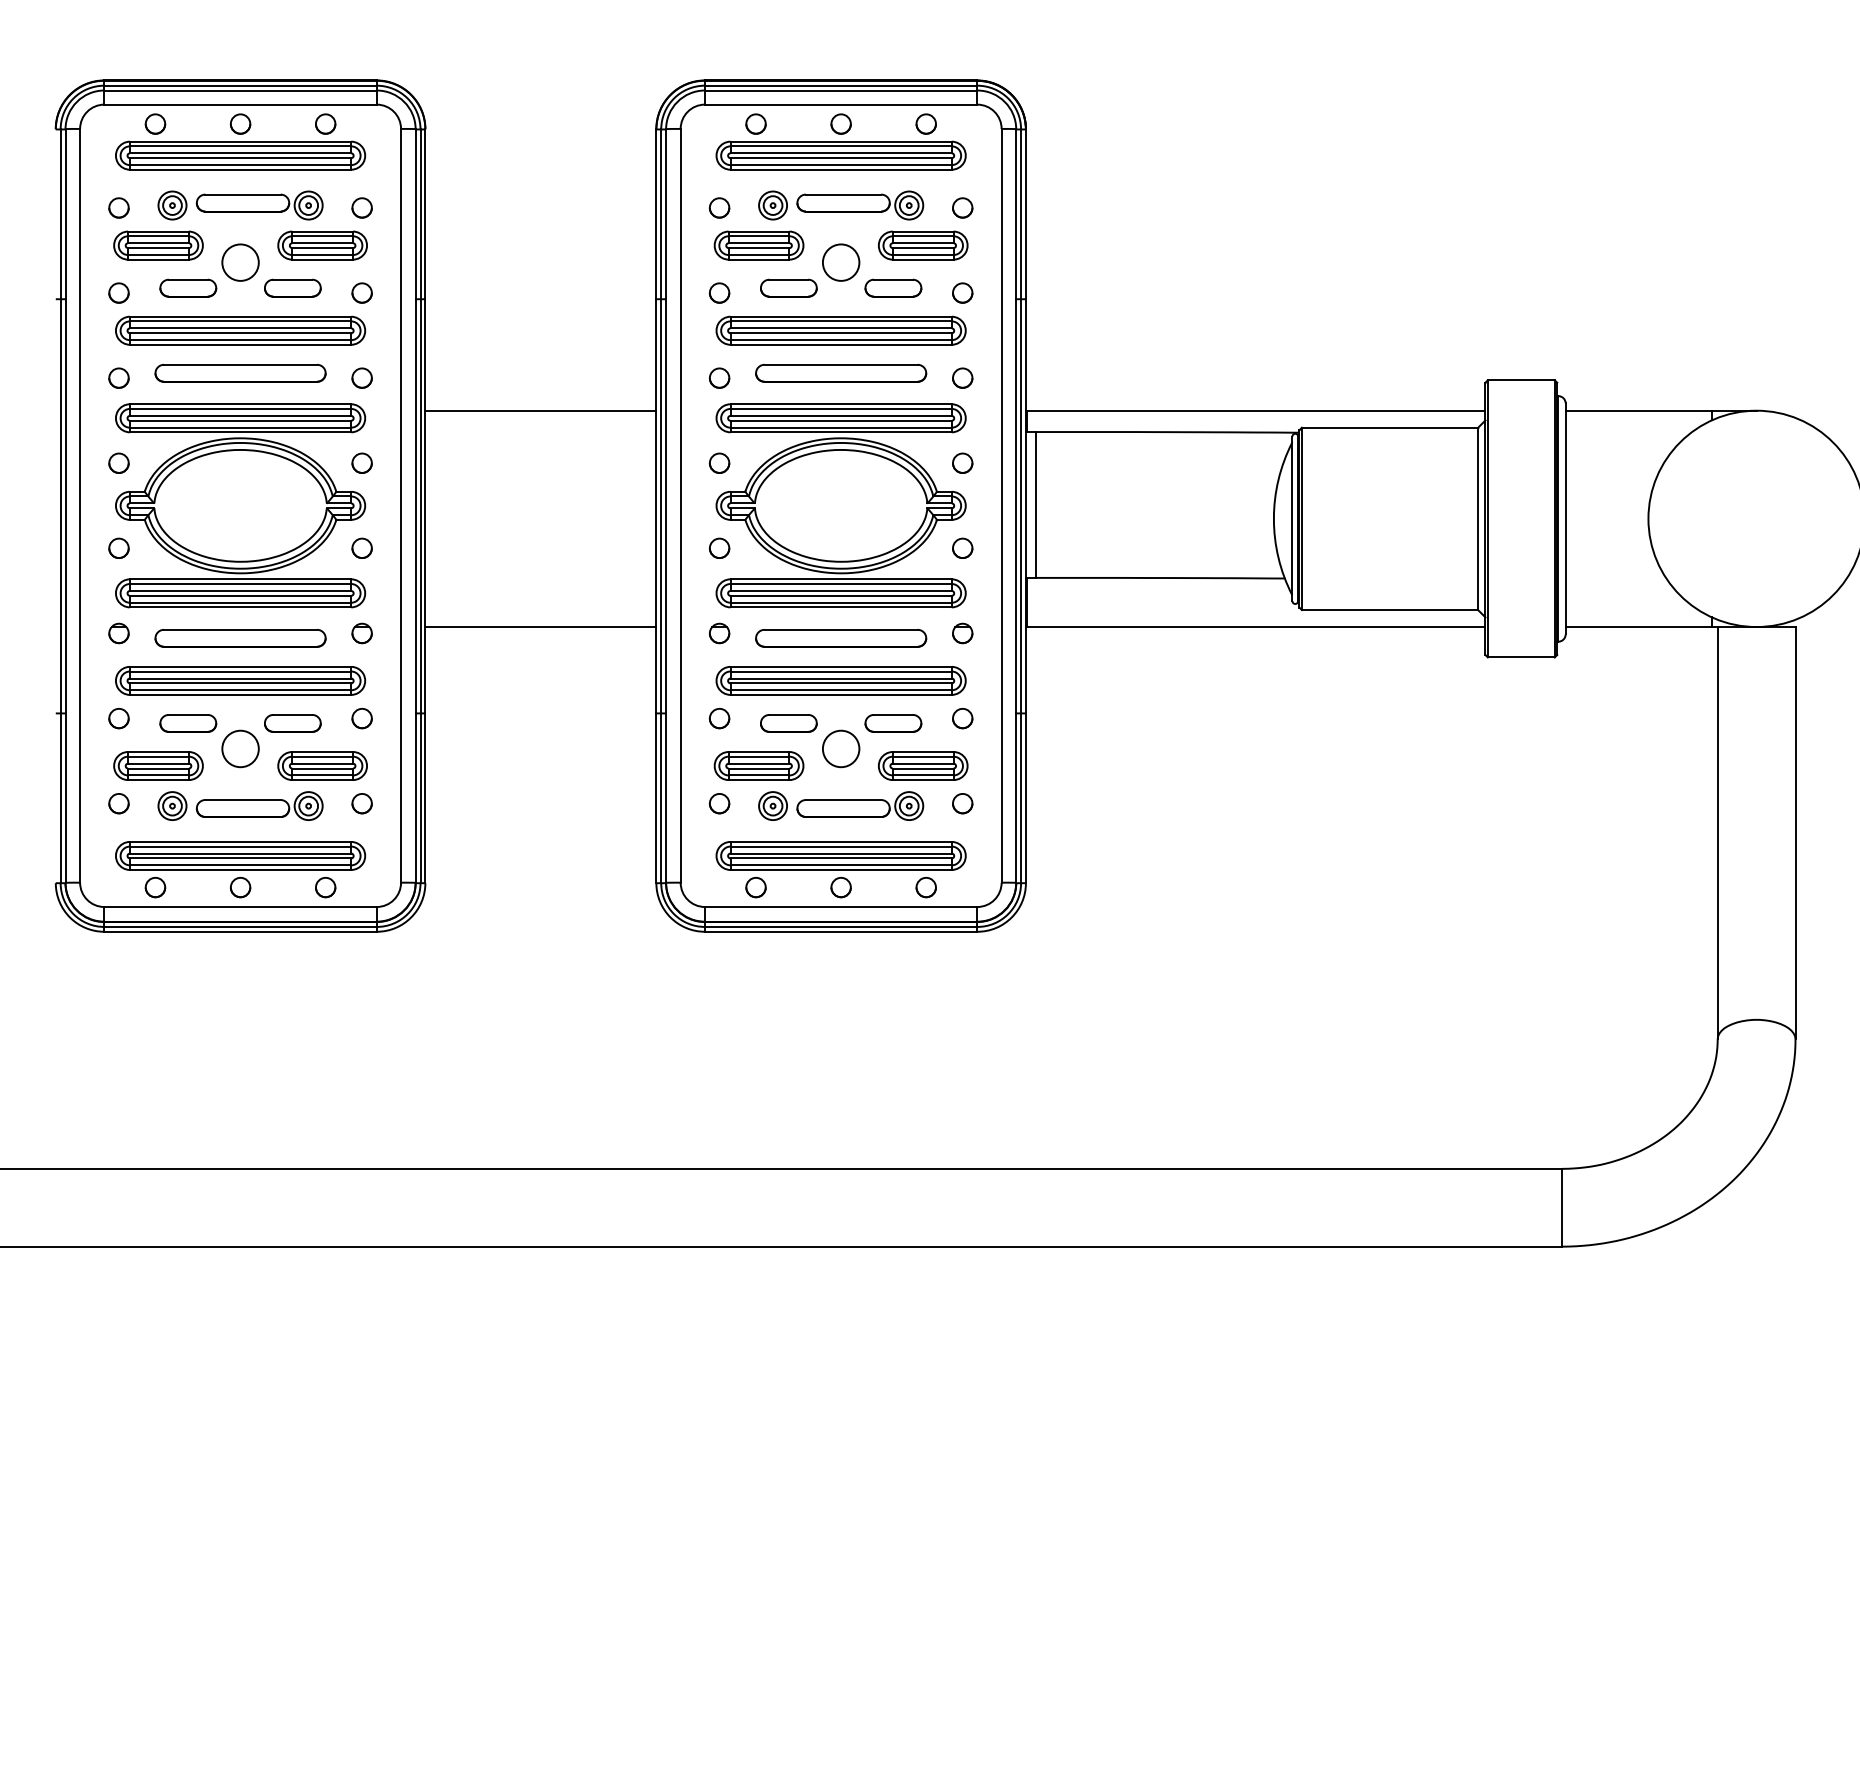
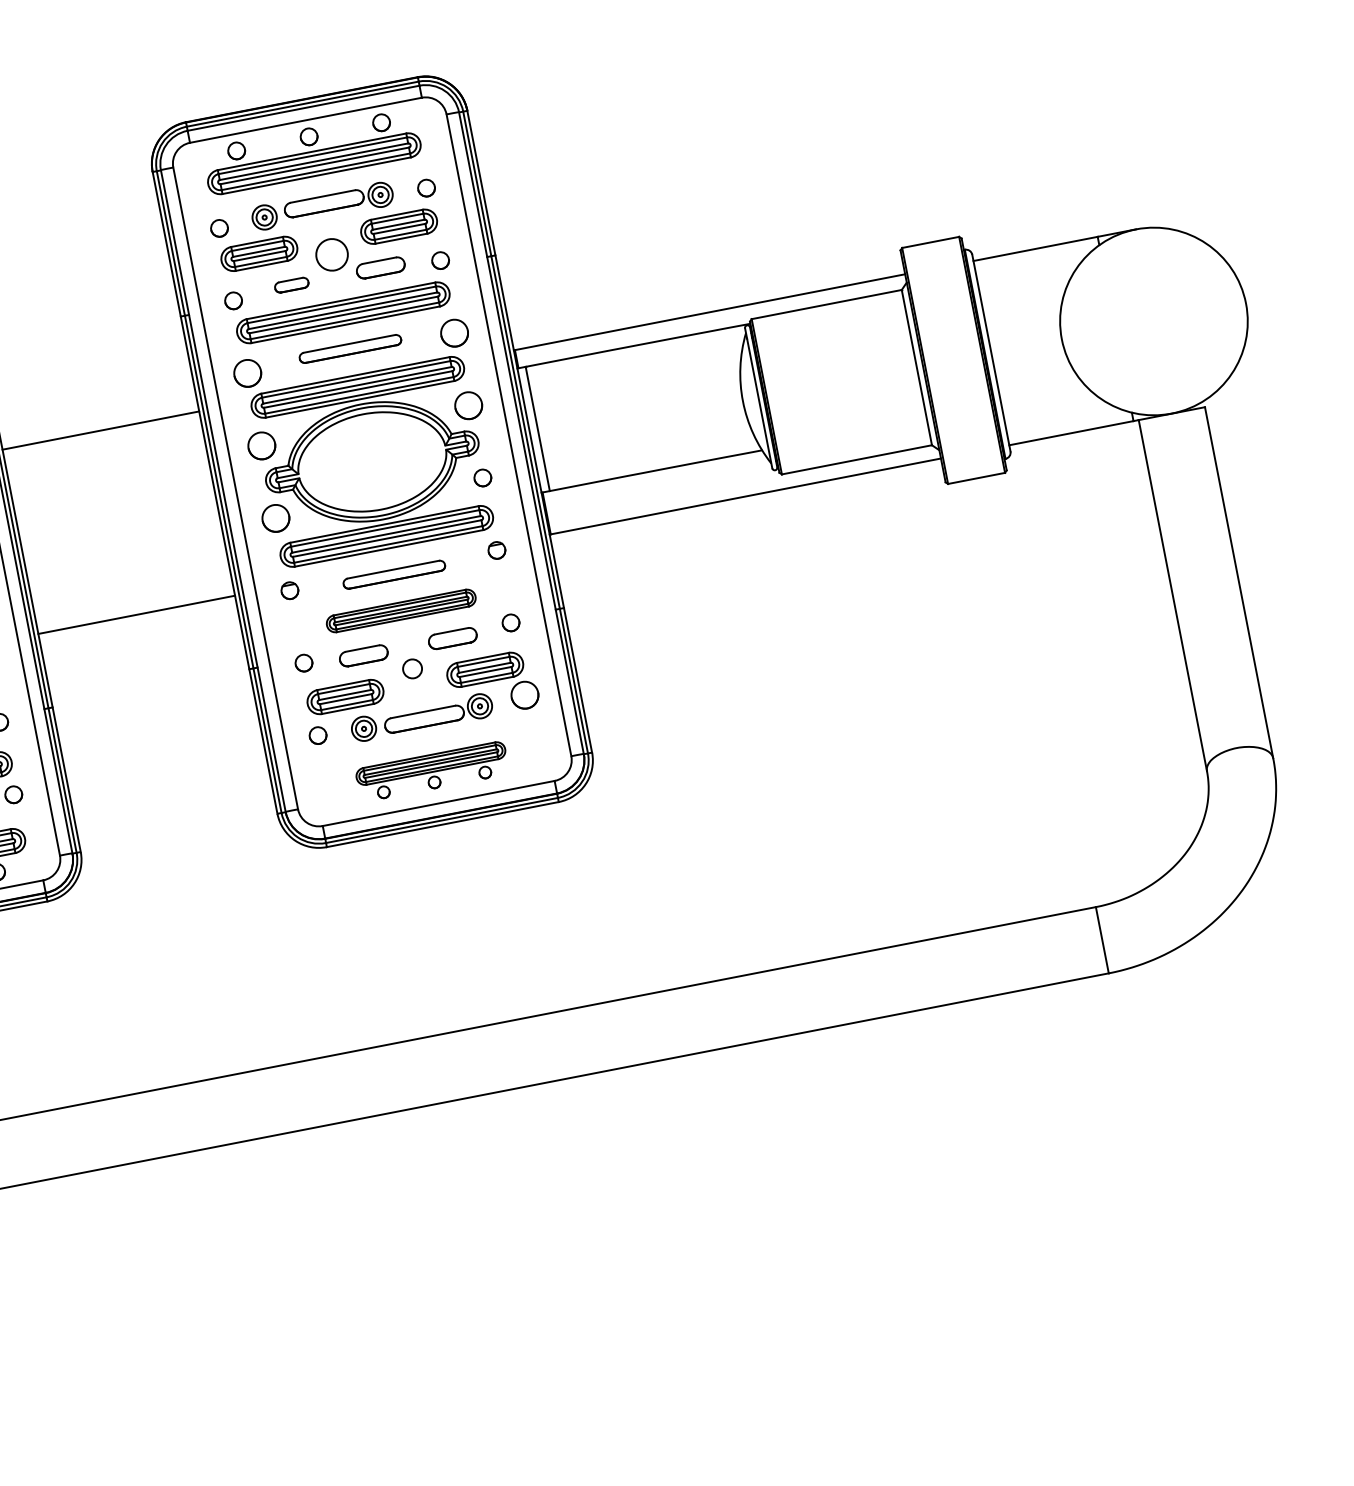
part: (788, 287) -> (291, 284), size x0.7
part: (841, 372) -> (350, 348), size x0.7
part: (719, 377) -> (247, 372), size x1.6
circle: (962, 377) -> (454, 332), size x1.6
part: (719, 462) -> (261, 445), size x1.6
circle: (962, 462) -> (468, 404), size x1.6
part: (719, 547) -> (275, 517), size x1.6
part: (841, 638) -> (394, 574), size x0.7
part: (840, 680) -> (400, 610), size x0.7
circle: (840, 748) -> (411, 668), size x0.6
circle: (962, 803) -> (524, 695), size x1.6
part: (840, 869) -> (431, 771), size x0.7

